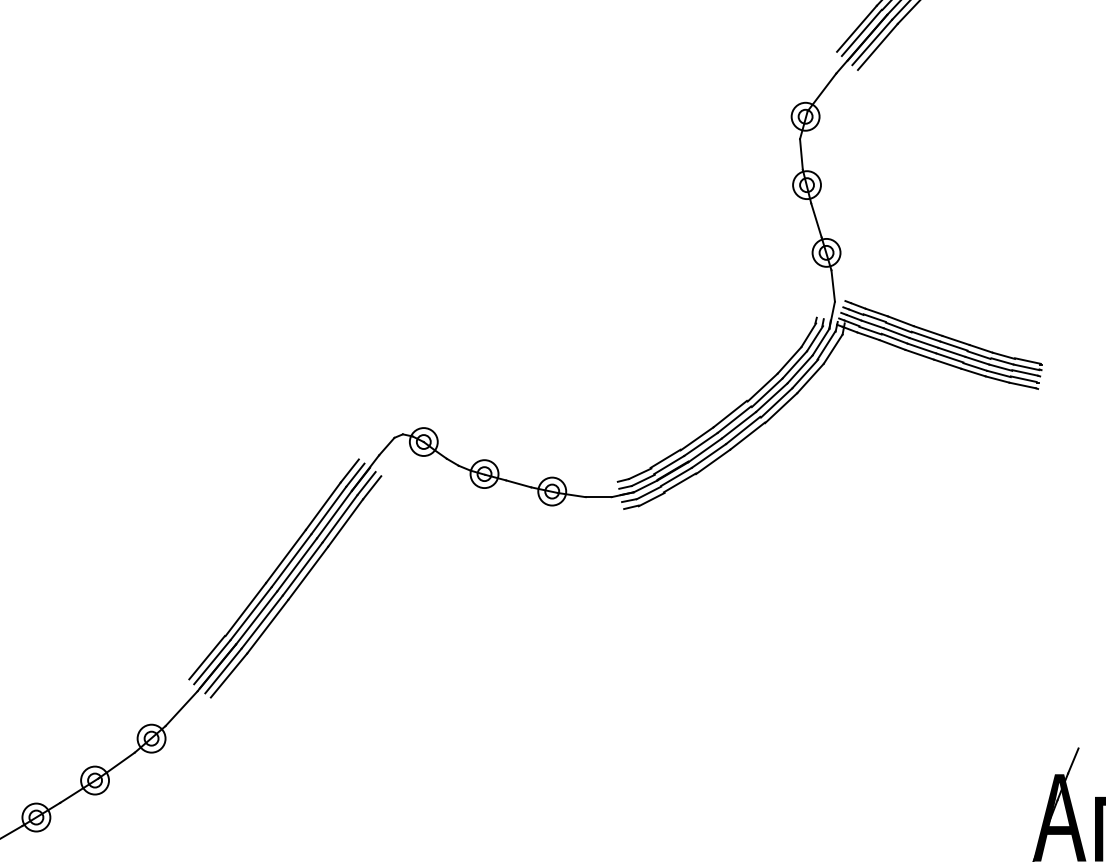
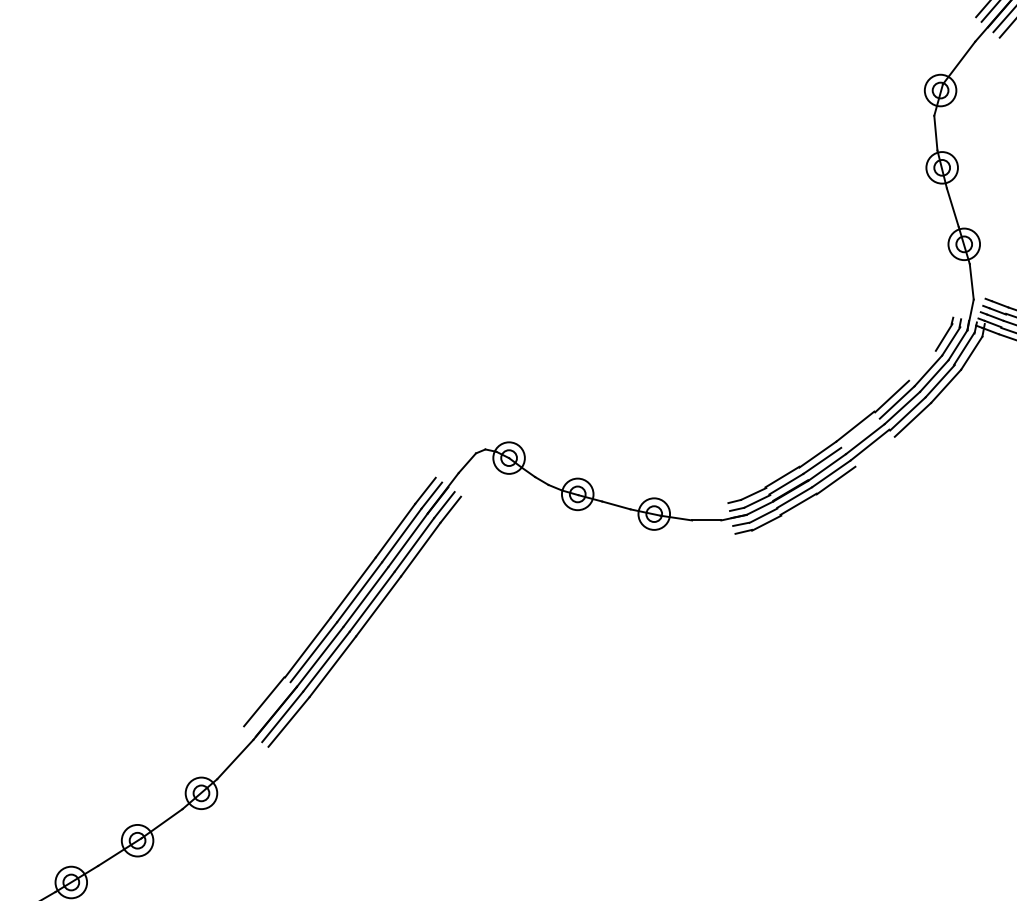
line: (789, 360) -> (922, 365), removed
line: (734, 419) -> (860, 432), removed
line: (747, 435) -> (874, 450), removed
line: (212, 662) -> (270, 707), removed

